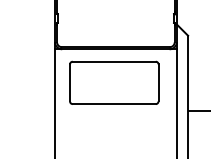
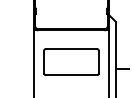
part: (114, 81) -> (71, 61), moved

